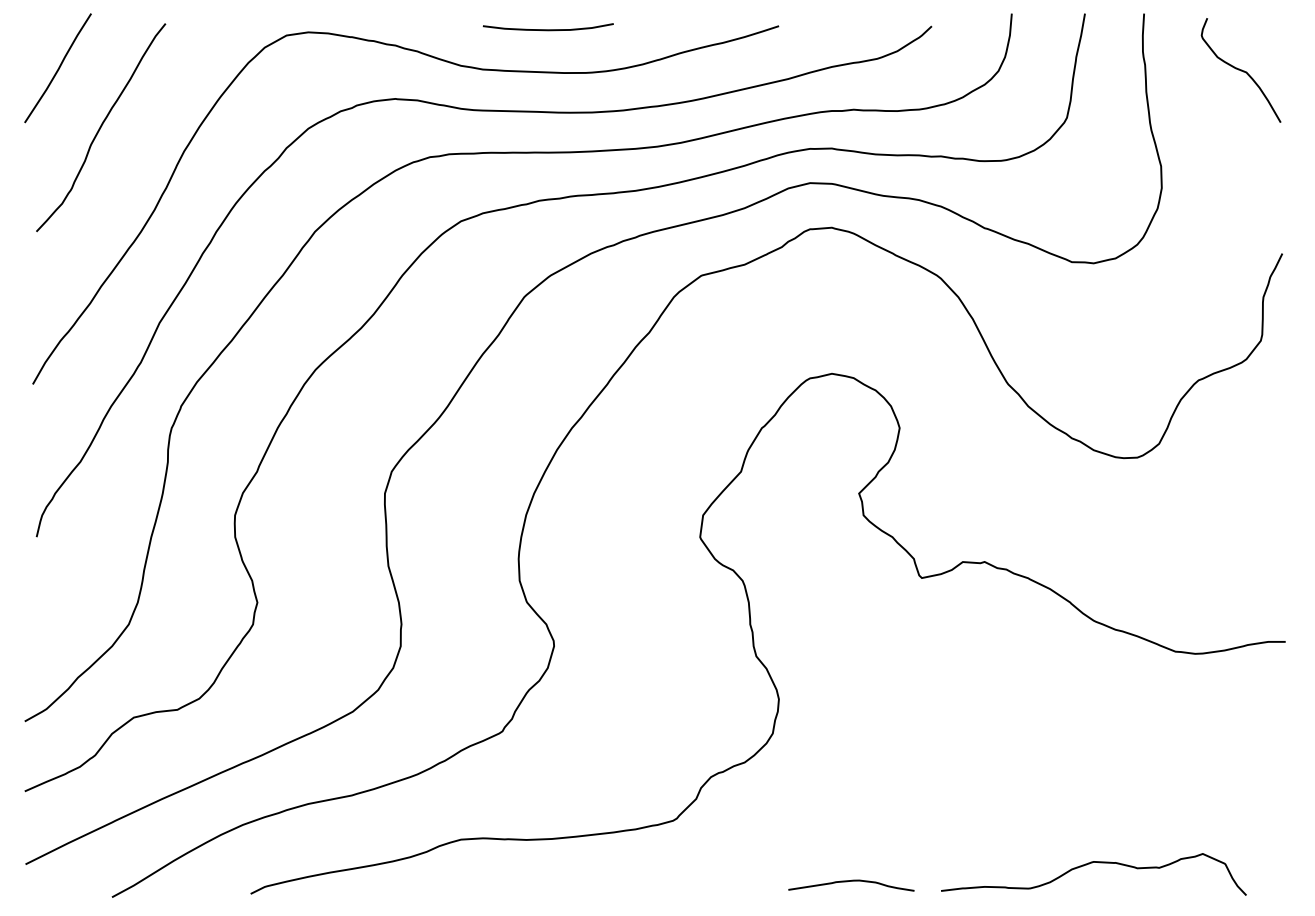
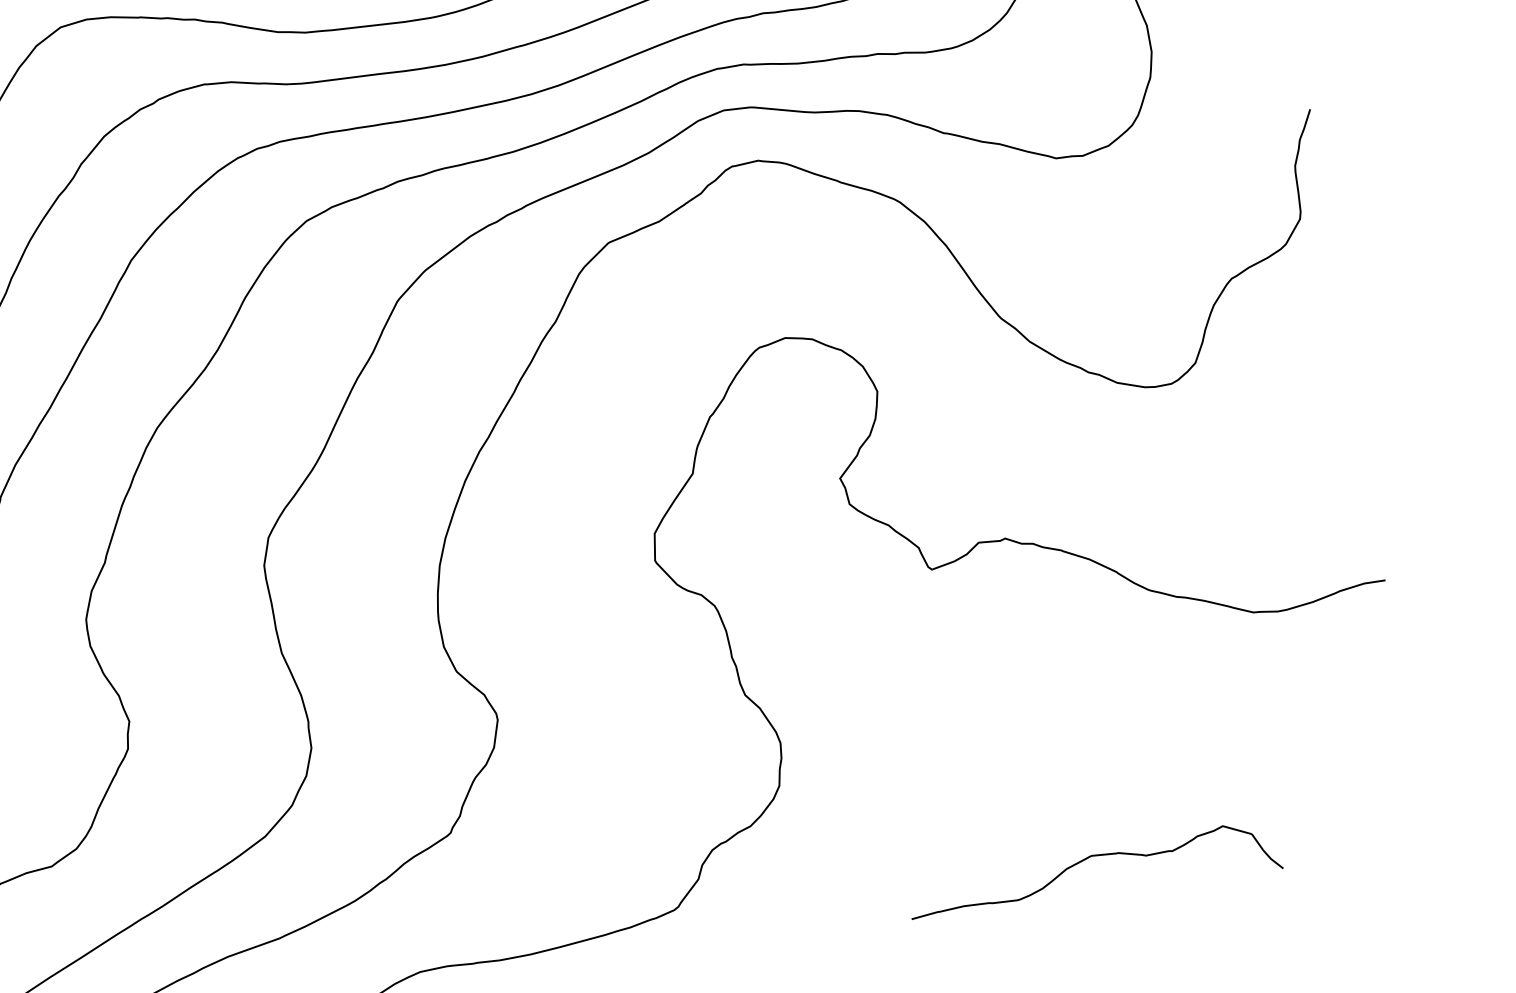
curve: (1089, 864) -> (1087, 859), moved
curve: (851, 881) -> (902, 951), removed

